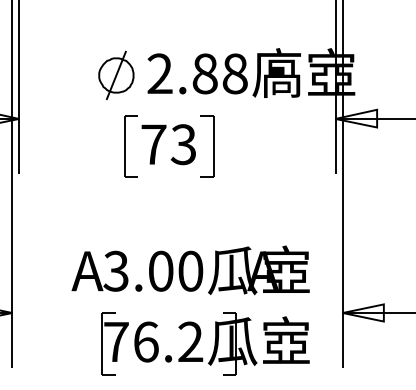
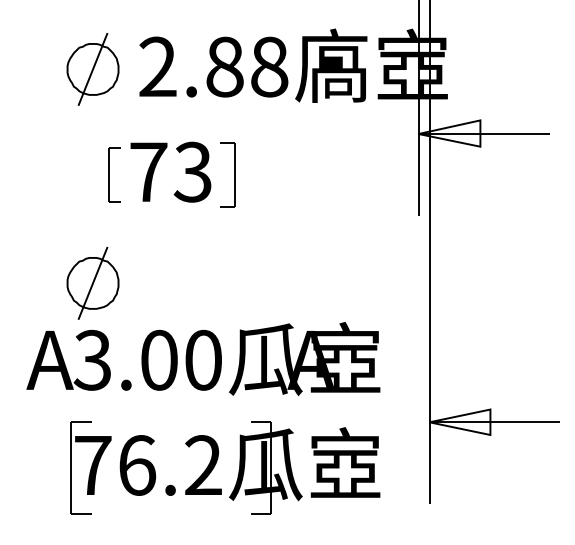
part: (130, 146) -> (113, 174), size x0.6
part: (207, 146) -> (228, 174), size x0.7
part: (116, 219) -> (93, 283), added

